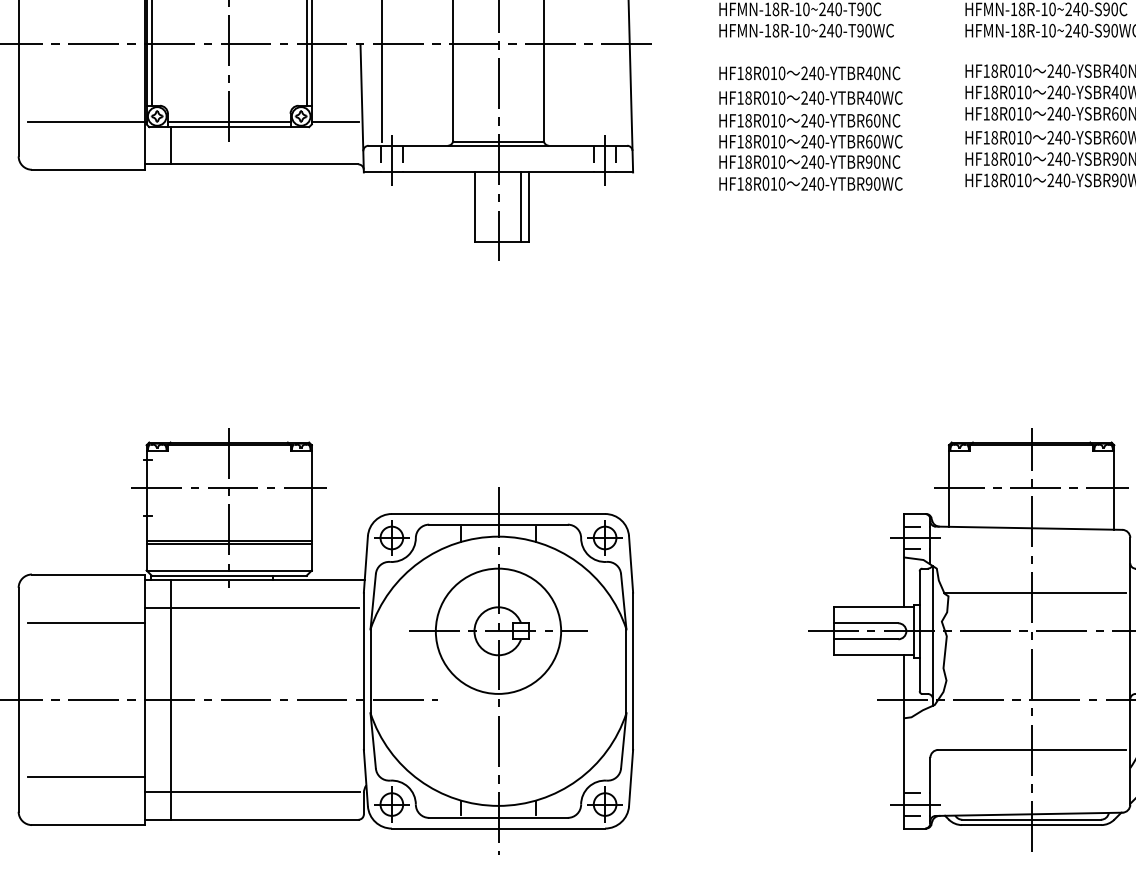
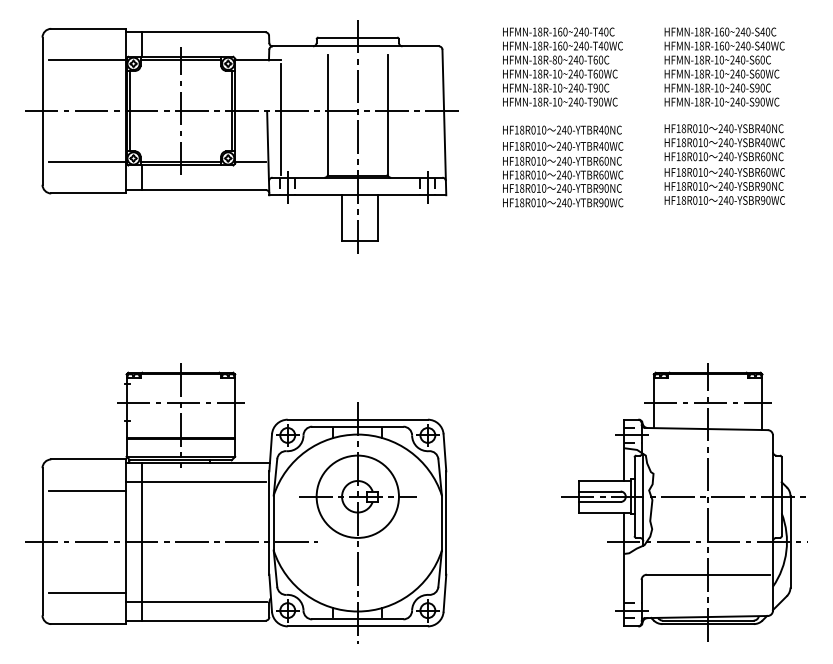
line: (520, 206) -> (372, 217), removed
line: (1035, 592) -> (710, 471), removed

